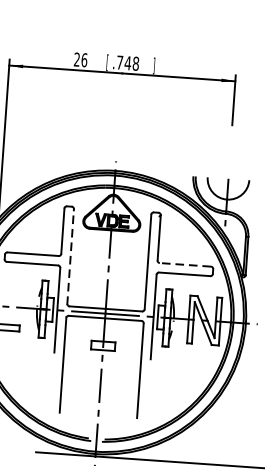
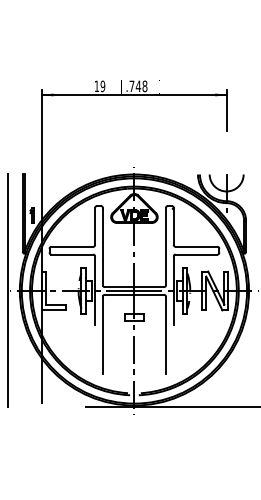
text: (80, 60) -> (99, 86), 26 -> 19
line: (70, 257) -> (102, 247), dashed -> solid
line: (185, 264) -> (196, 246), dashed -> solid

